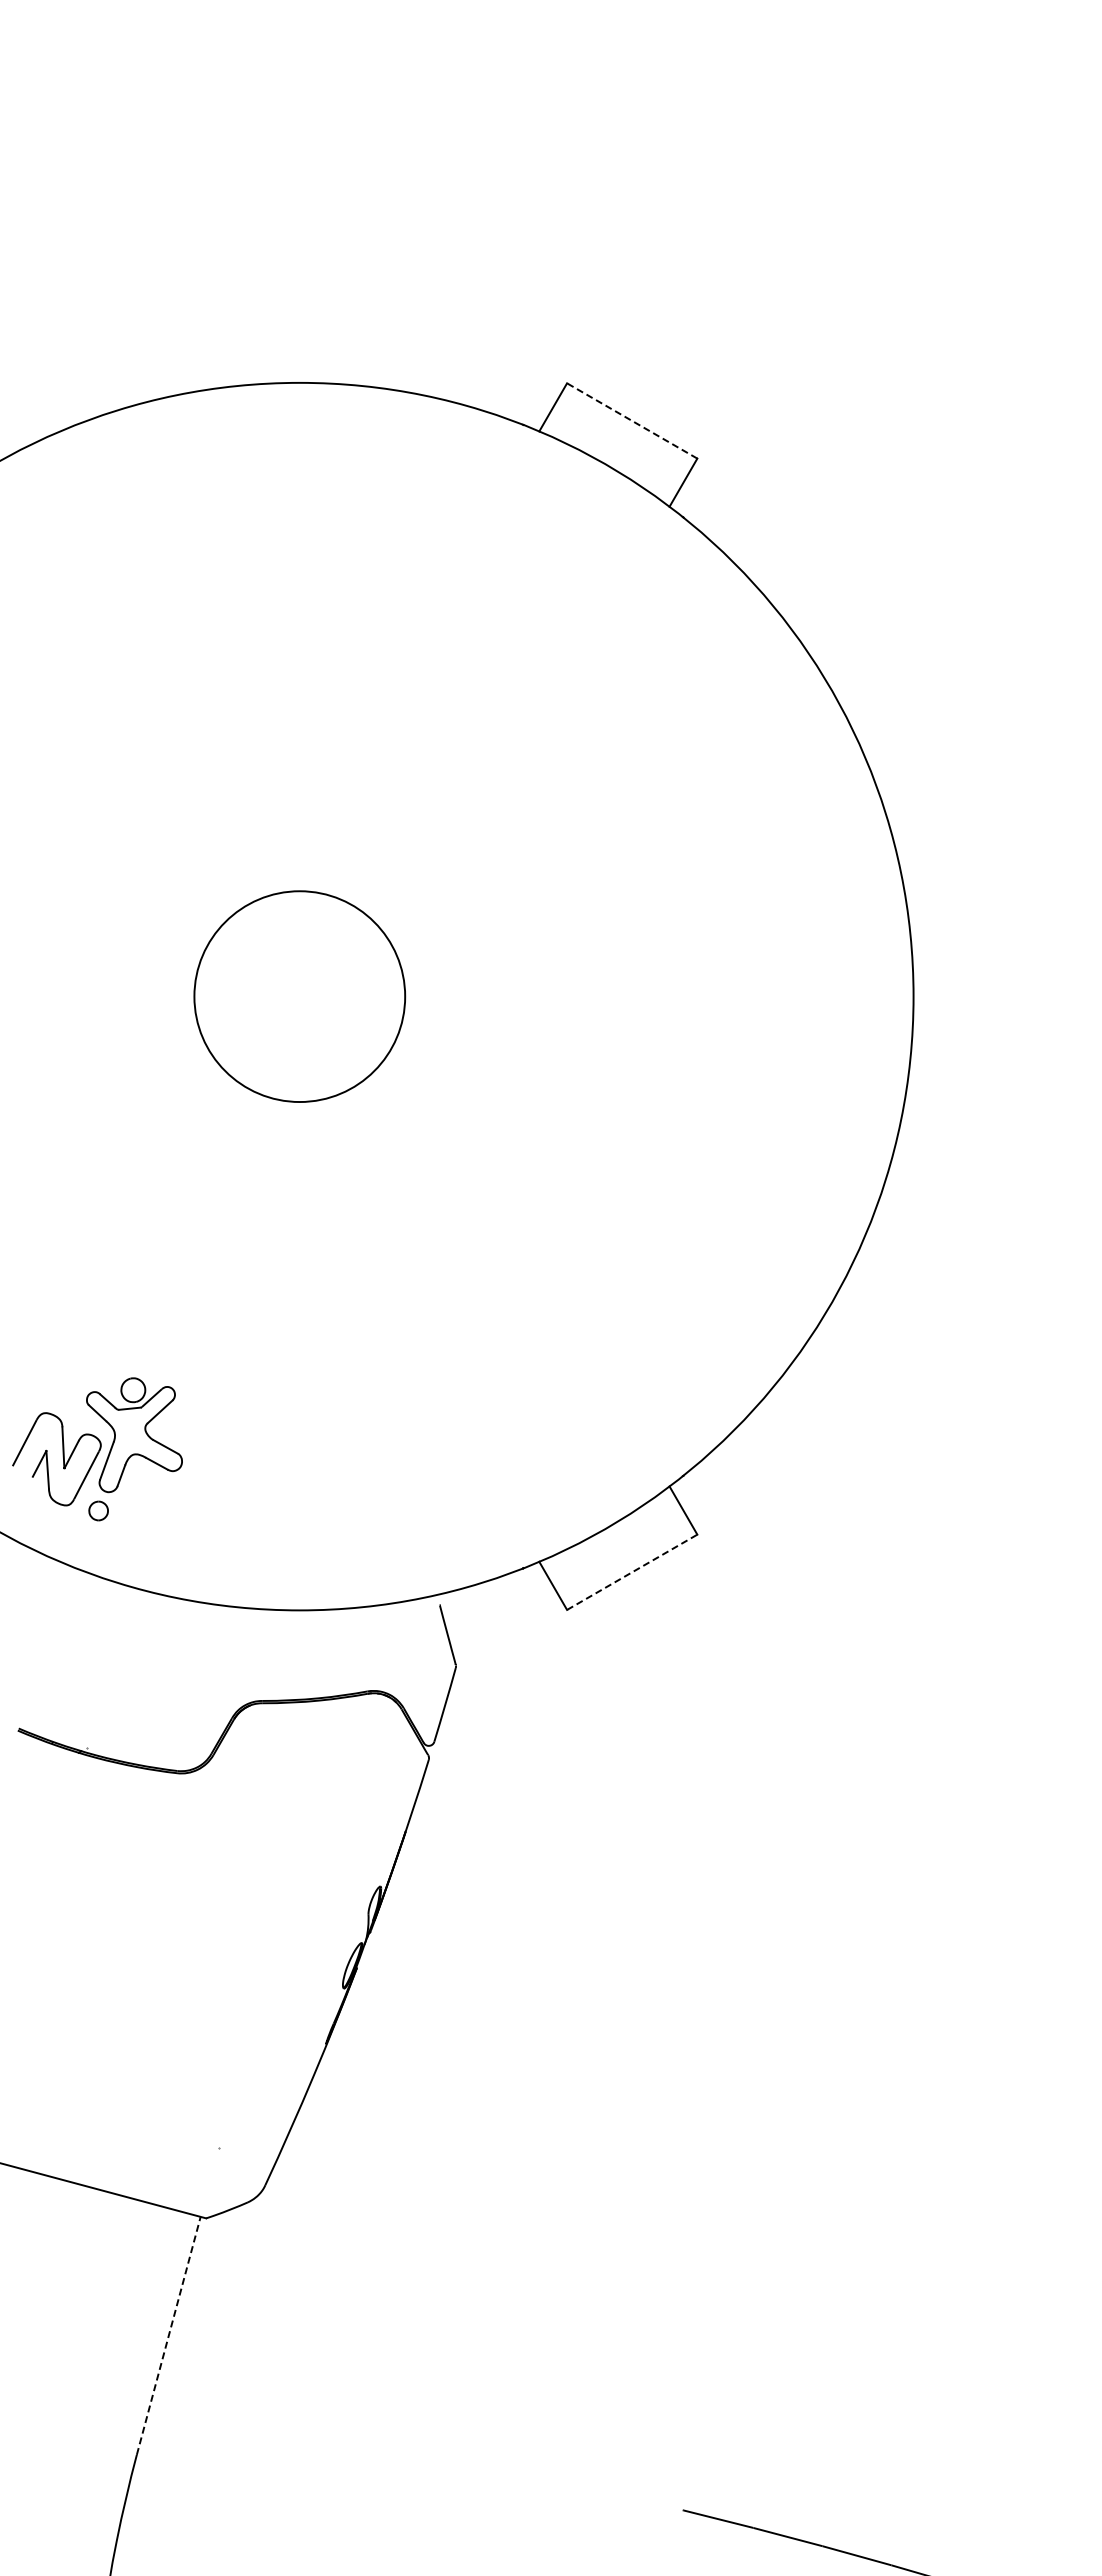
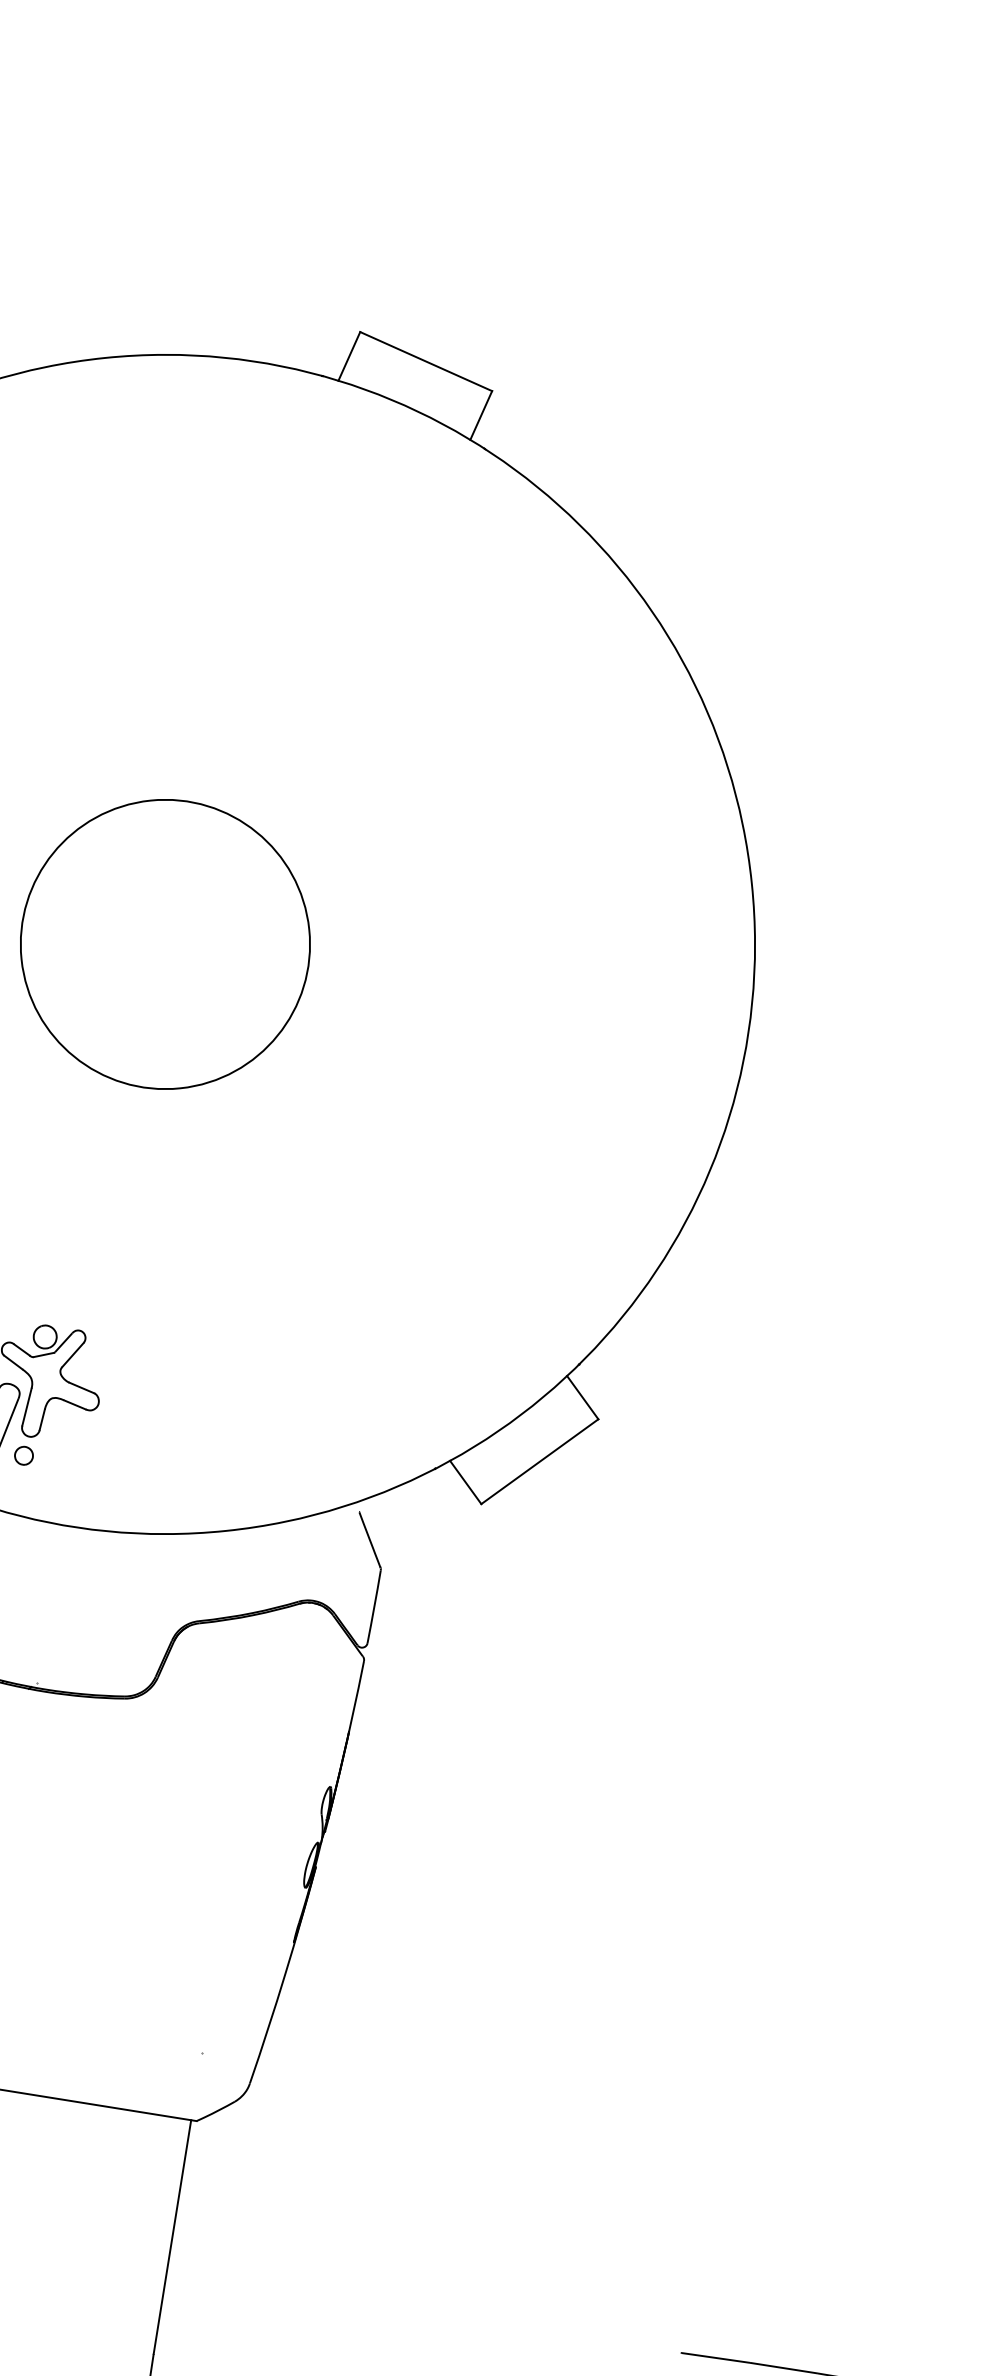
line: (631, 420) -> (425, 361), dashed -> solid
circle: (299, 996) -> (165, 944), size x1.43
line: (632, 1572) -> (540, 1461), dashed -> solid
line: (168, 2335) -> (172, 2236), dashed -> solid

